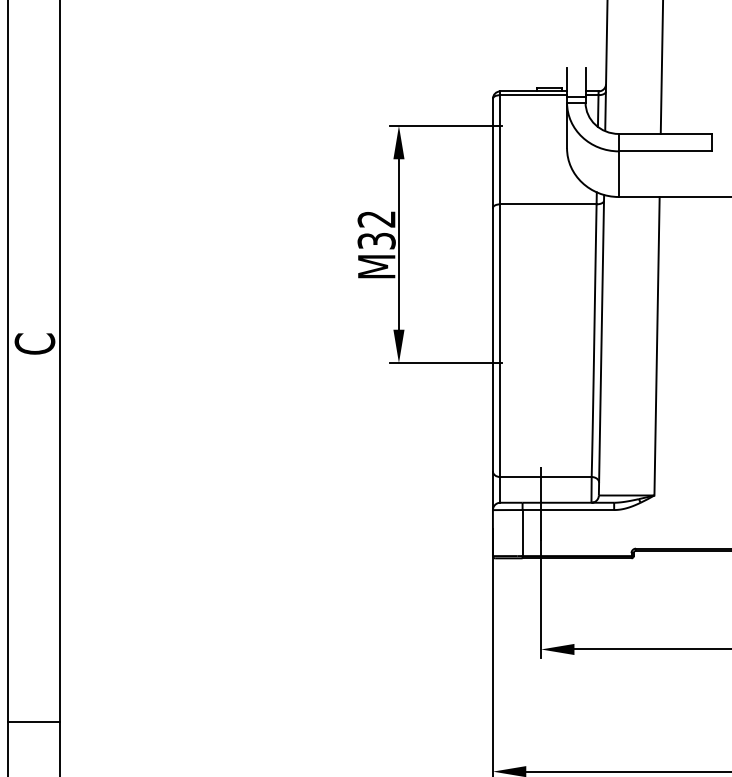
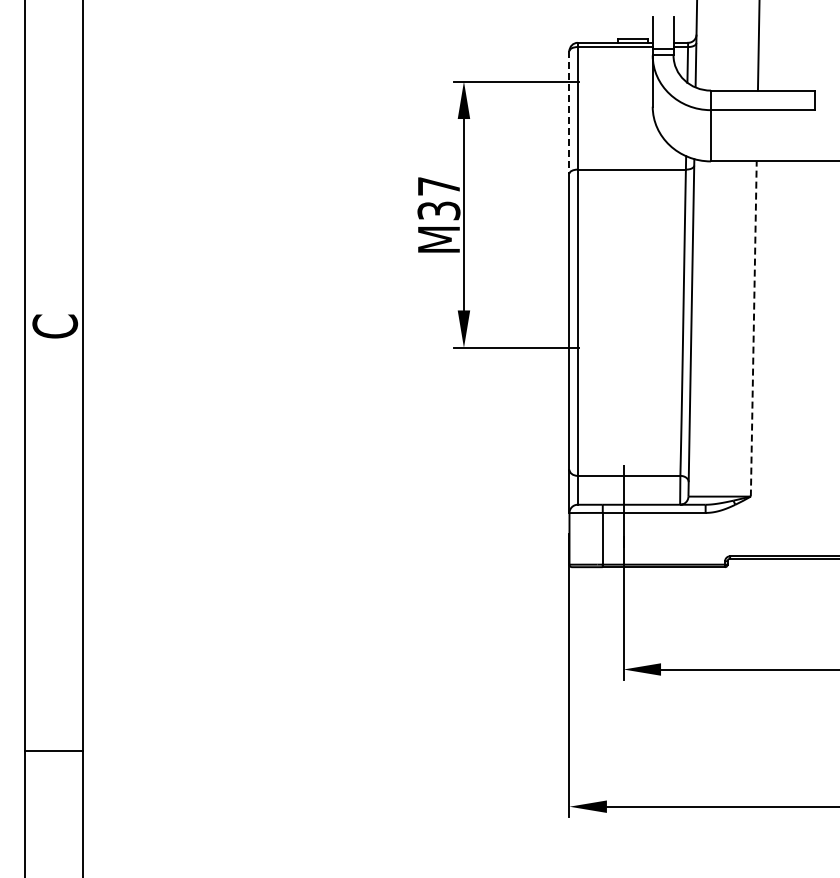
line: (492, 153) -> (569, 112), solid -> dashed
text: (376, 219) -> (438, 186), M32 -> M37
line: (656, 346) -> (753, 329), solid -> dashed

